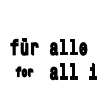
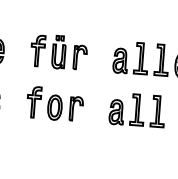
part: (24, 71) -> (55, 103), size x1.67

